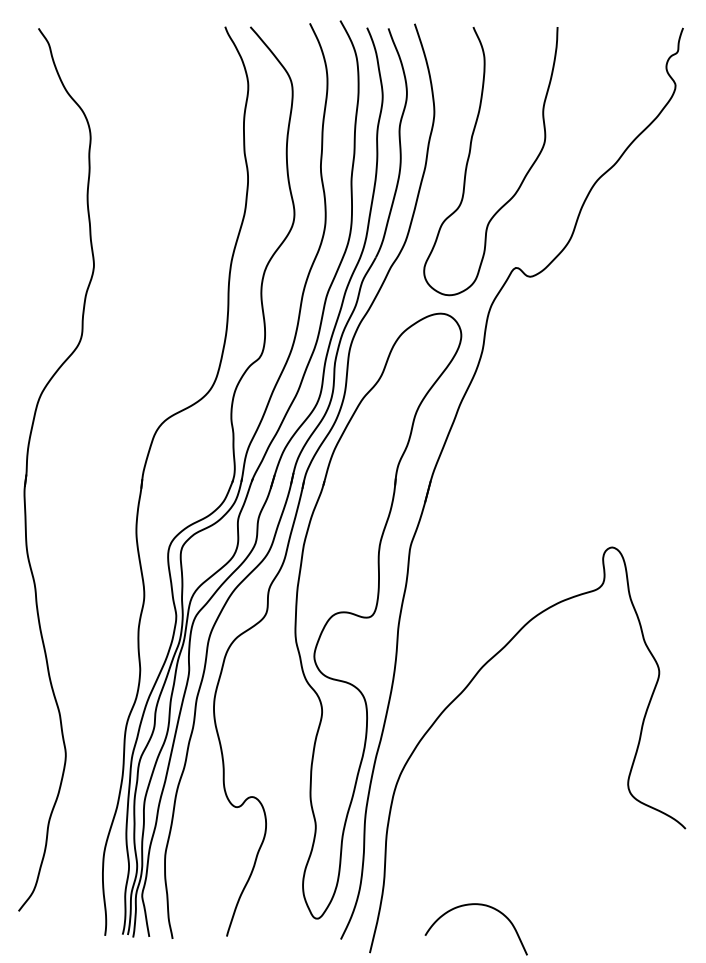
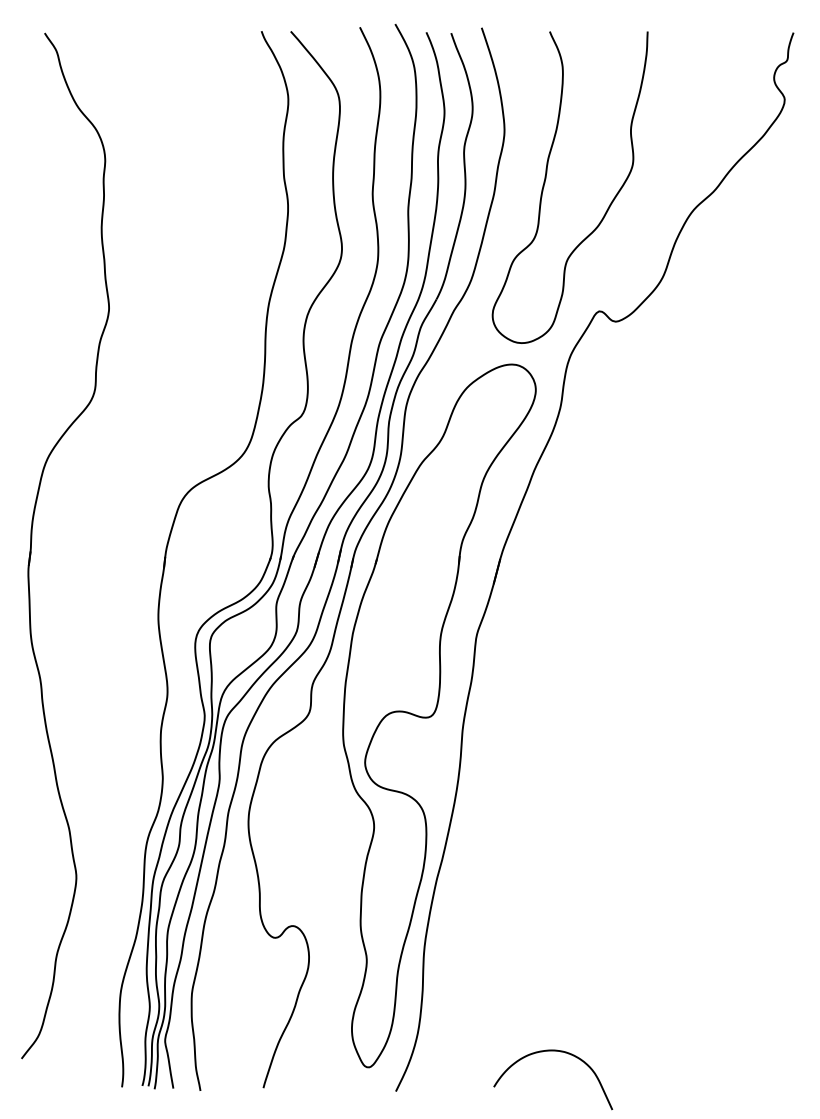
curve: (463, 692) -> (538, 804), removed

